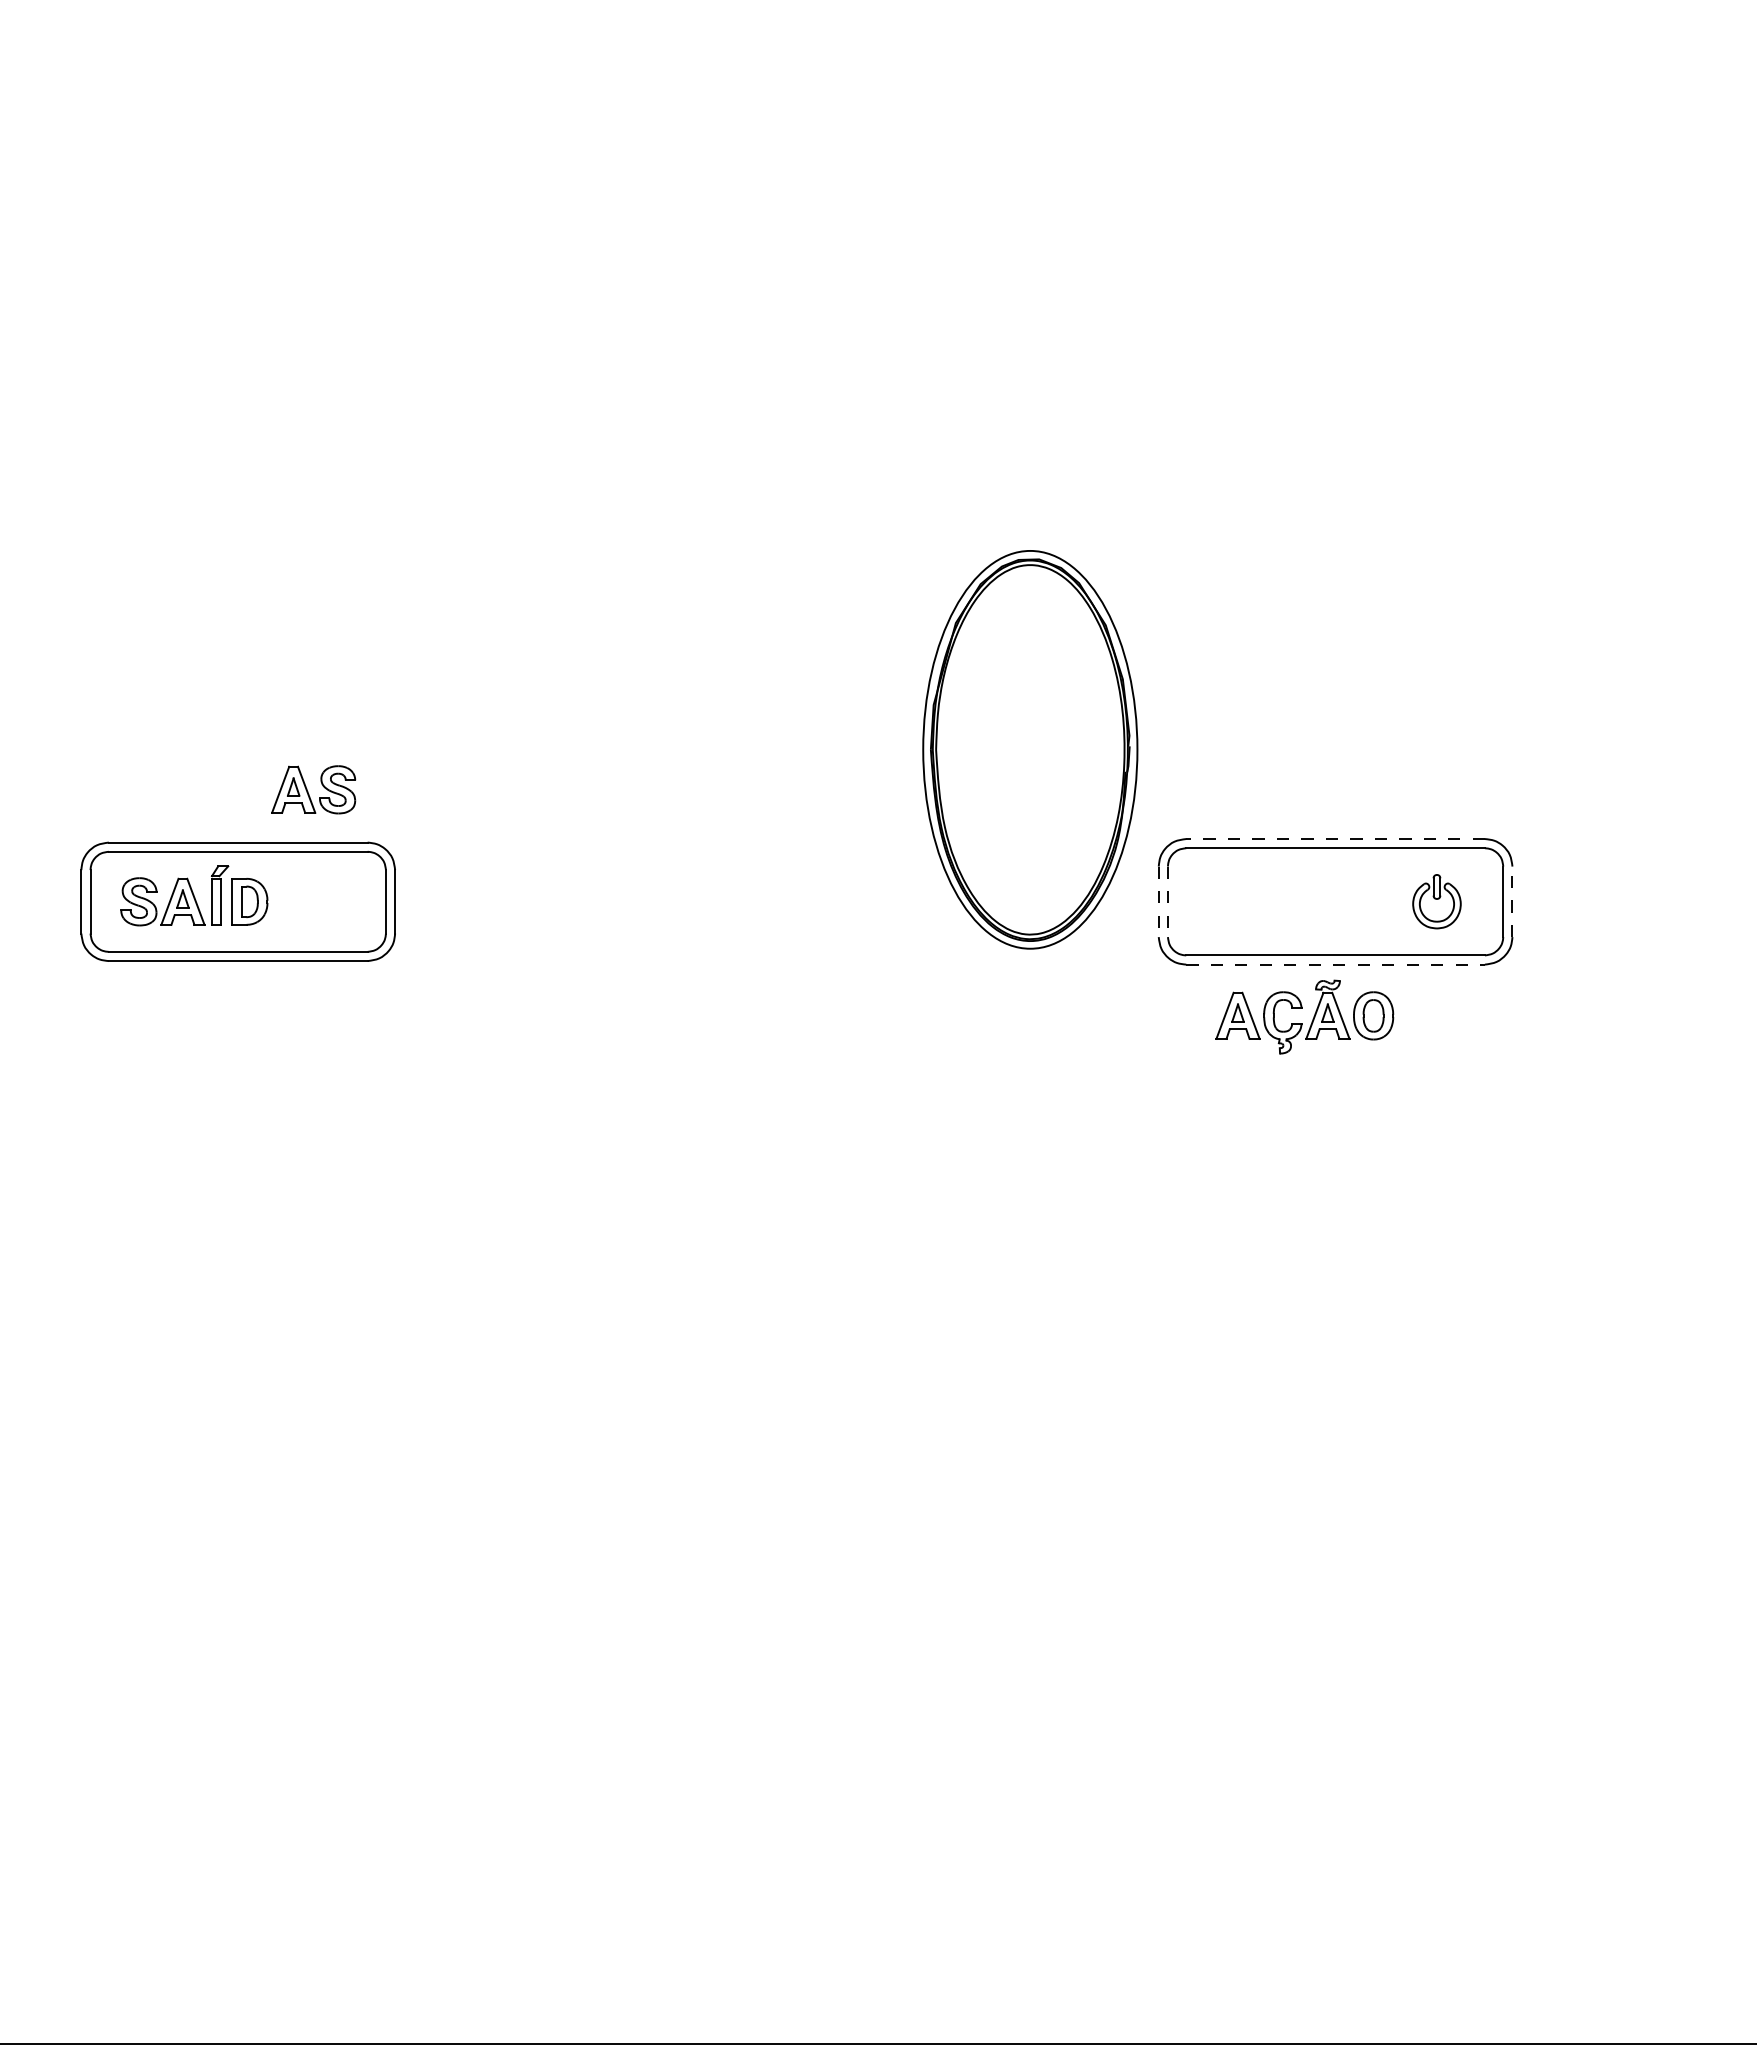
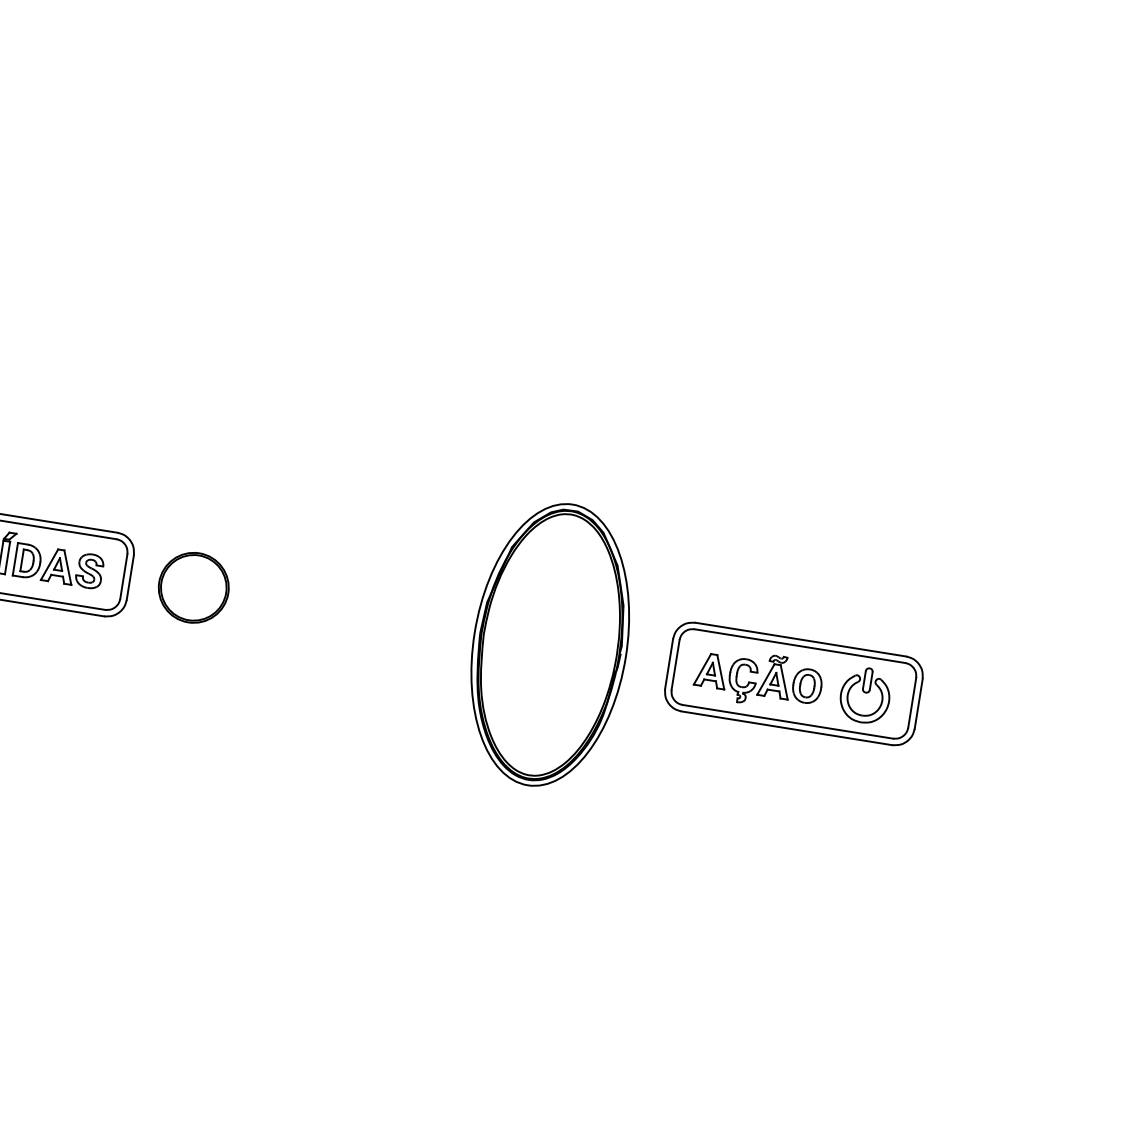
part: (1030, 749) -> (550, 644), moved
part: (313, 789) -> (72, 568), moved
line: (1335, 839) -> (800, 639), dashed -> solid
part: (484, 901) -> (193, 587), added
part: (1436, 901) -> (865, 695), size x1.43
line: (1512, 901) -> (918, 703), dashed -> solid
line: (1158, 902) -> (668, 664), dashed -> solid
line: (1167, 902) -> (675, 665), dashed -> solid
line: (1336, 964) -> (787, 728), dashed -> solid
part: (1302, 1023) -> (756, 683), moved

